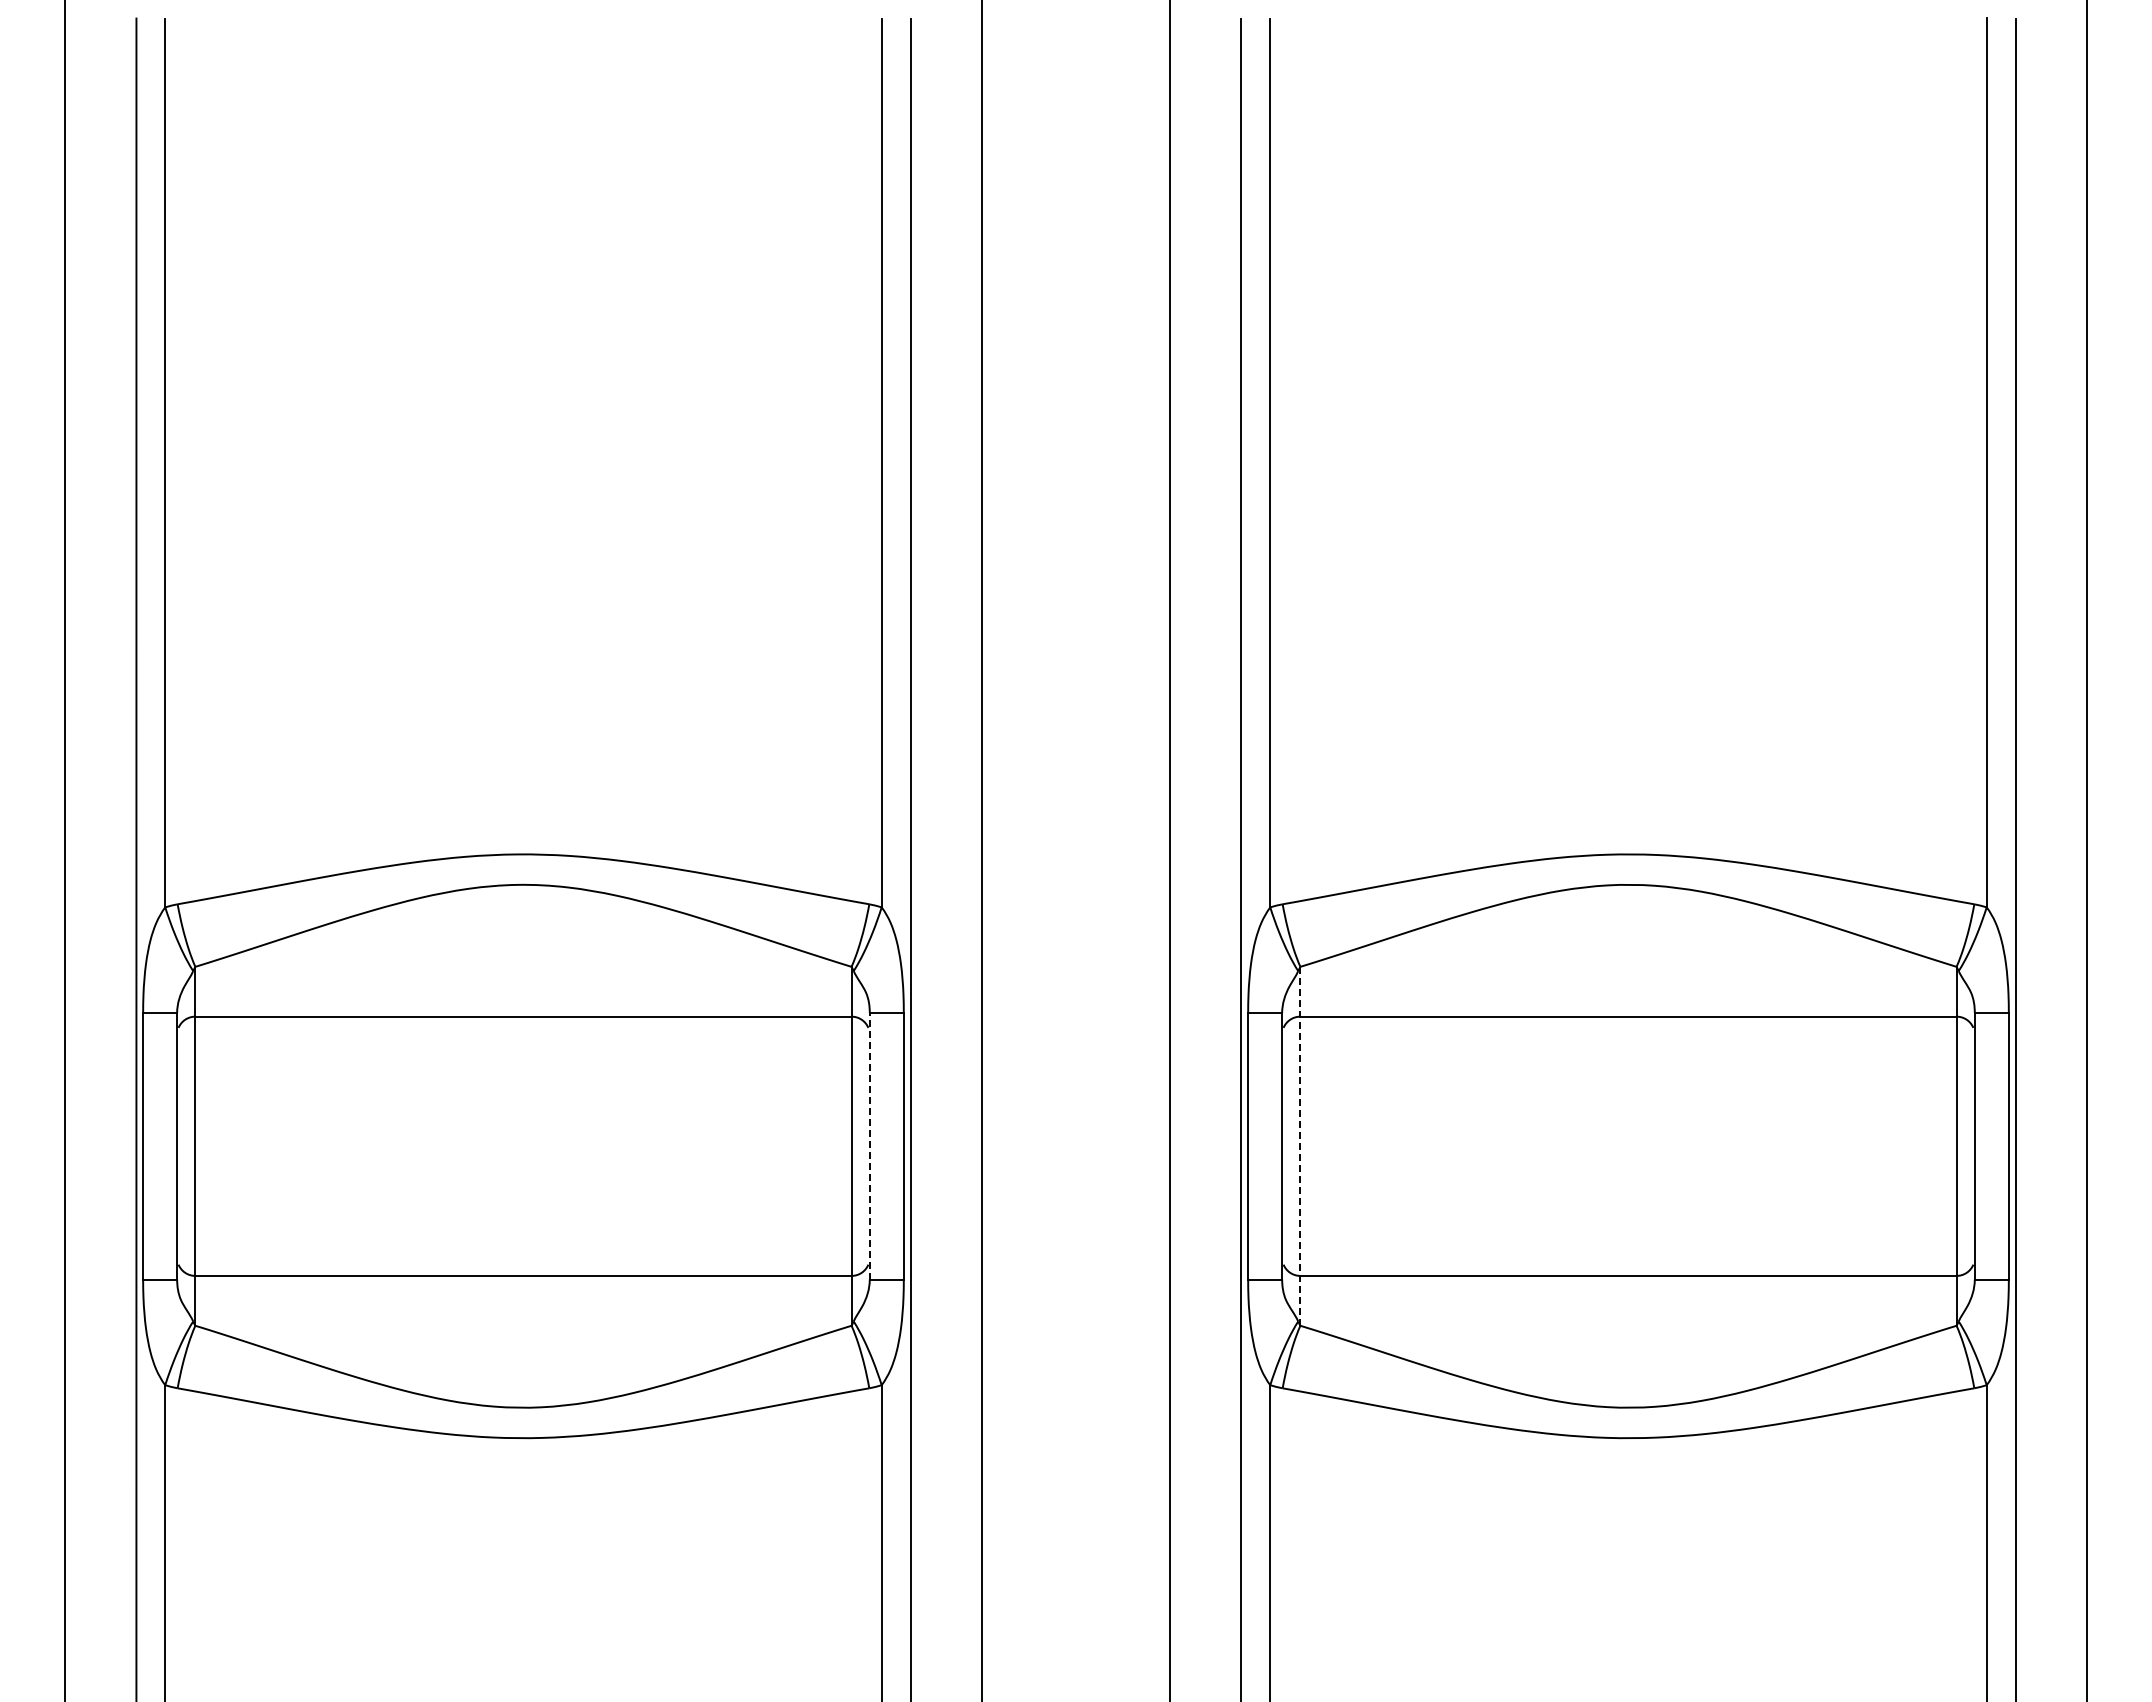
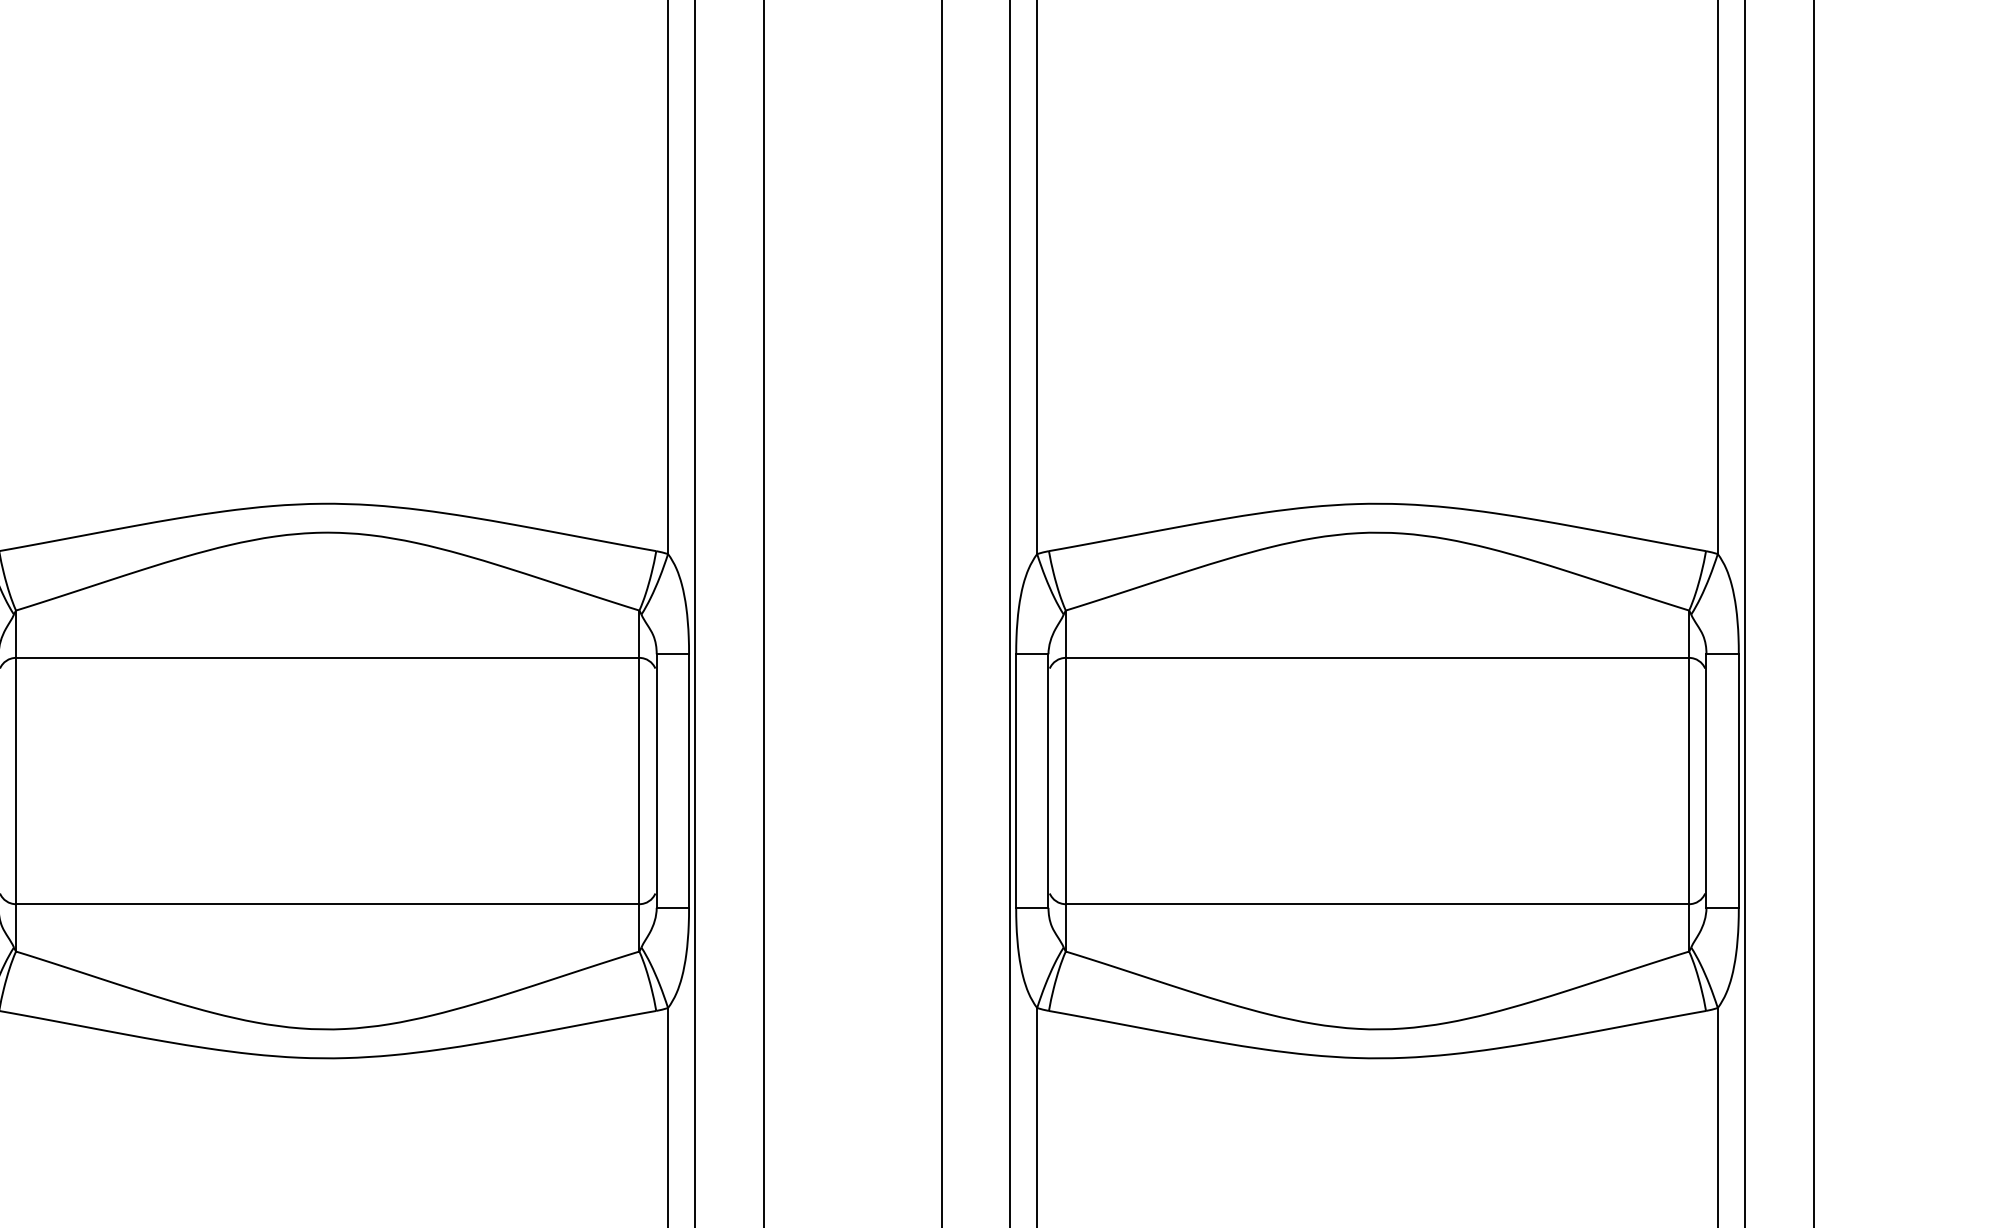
line: (869, 1145) -> (656, 780), dashed -> solid
line: (1300, 1146) -> (1065, 781), dashed -> solid

